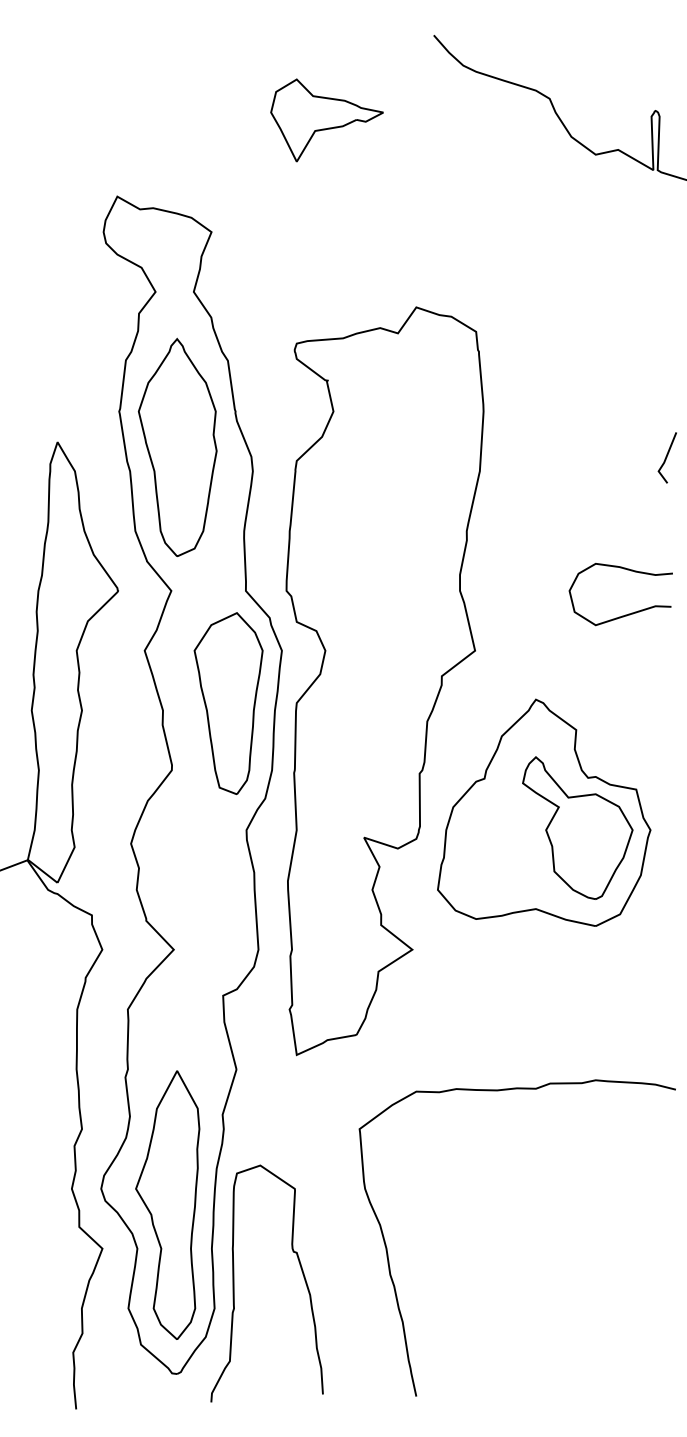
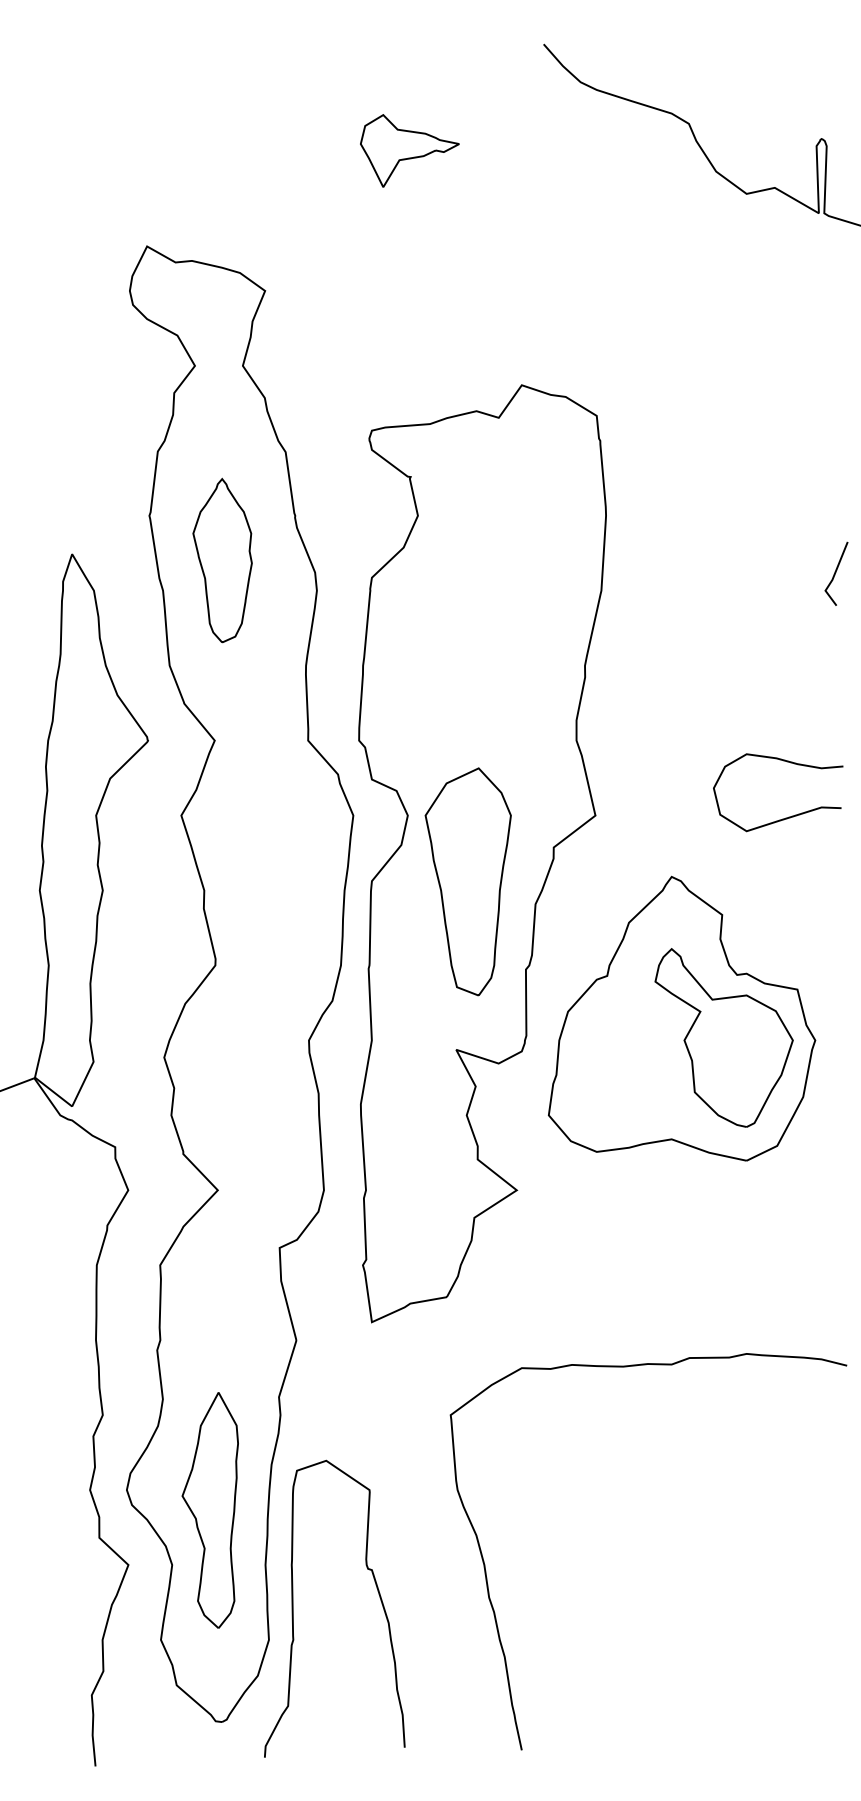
part: (326, 120) -> (409, 151), size x0.7
part: (177, 446) -> (222, 559), size x0.6
curve: (628, 613) -> (787, 816), moved
part: (228, 703) -> (468, 881), moved
part: (167, 1204) -> (209, 1509), size x0.7

